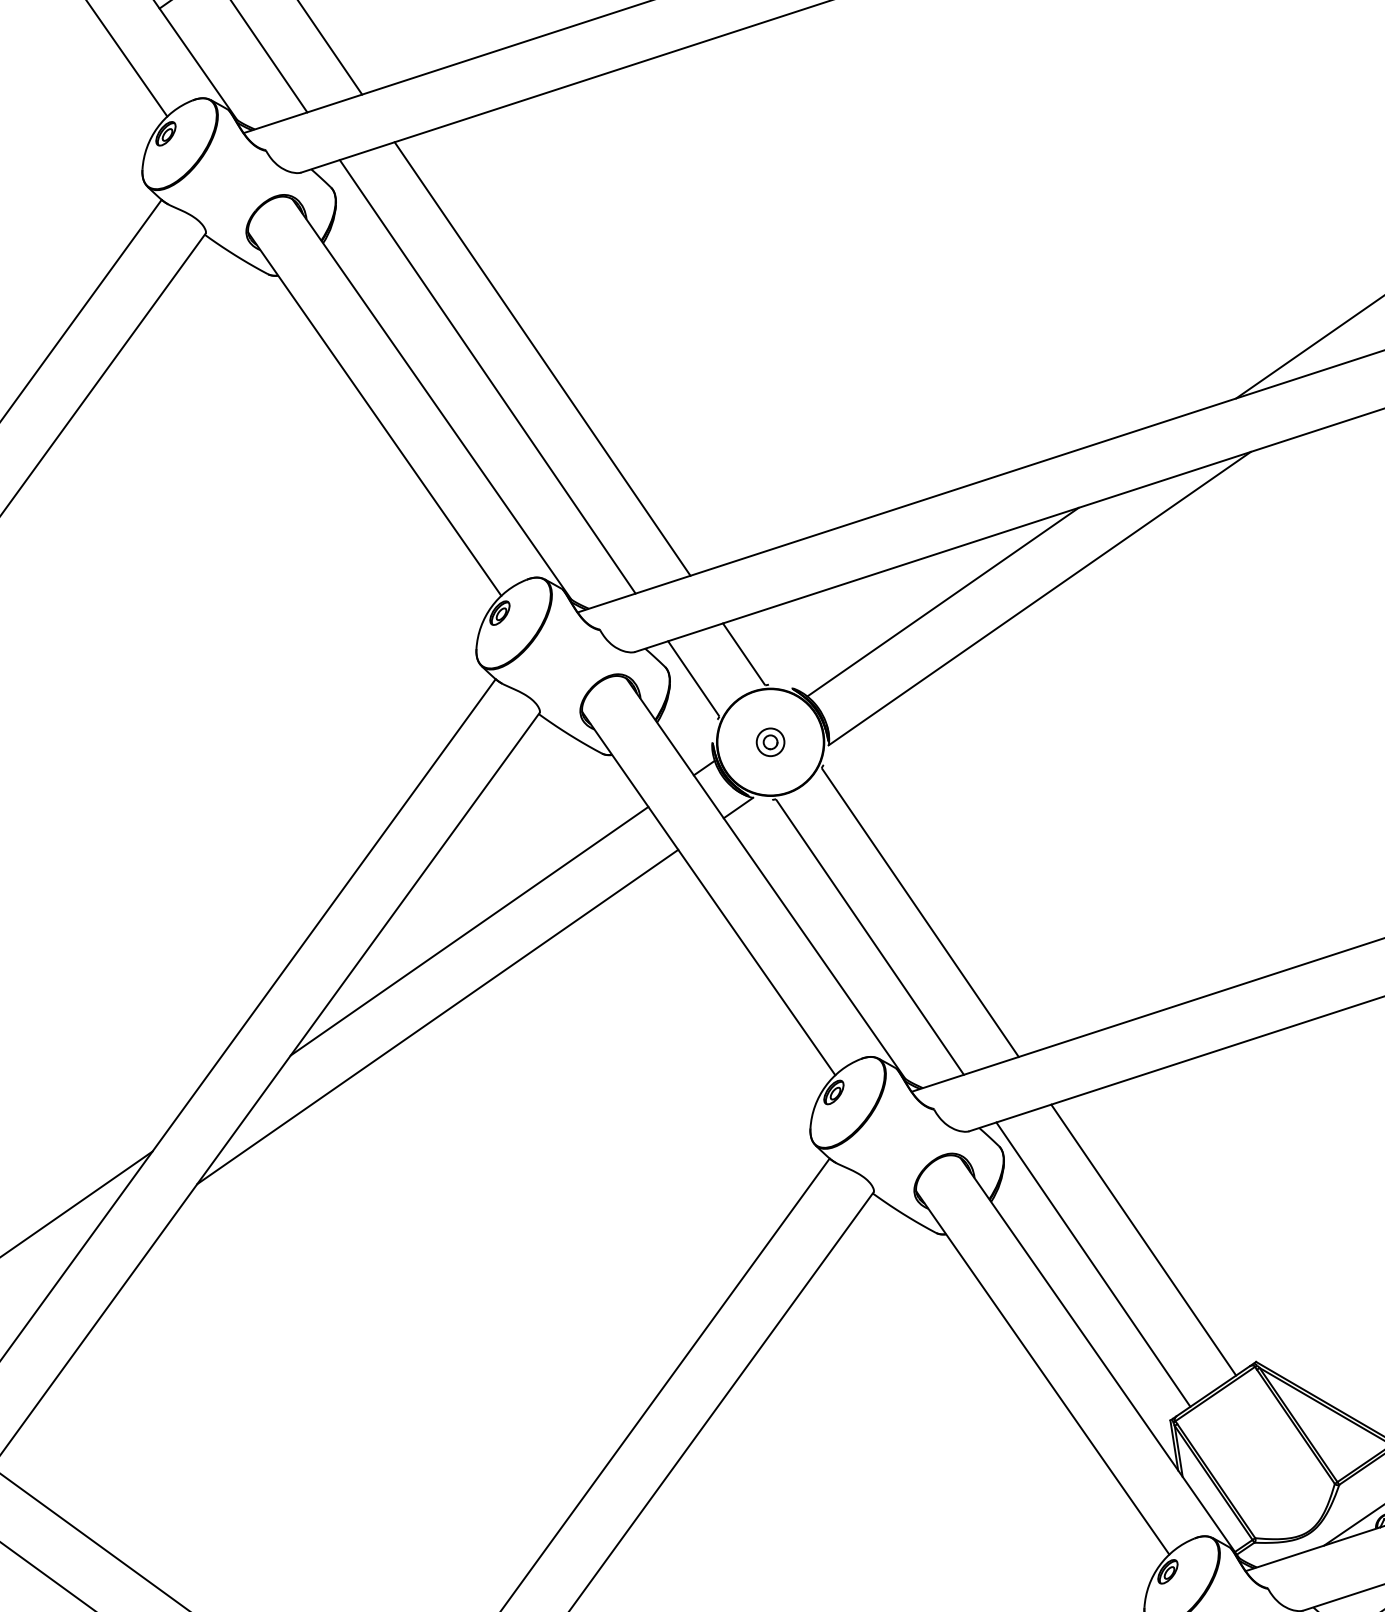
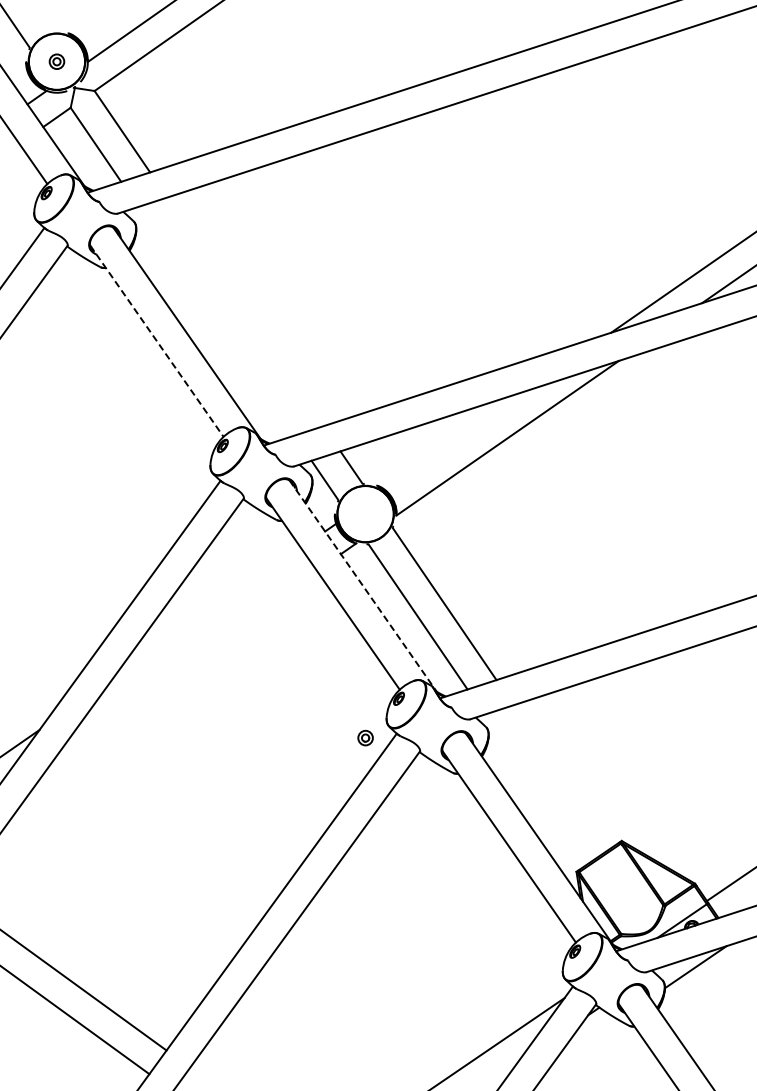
line: (542, 358) -> (245, 311), removed
line: (487, 375) -> (216, 320), removed
line: (374, 415) -> (156, 341), solid -> dashed
line: (942, 600) -> (456, 439), removed
part: (770, 741) -> (365, 737), moved
line: (766, 879) -> (363, 586), solid -> dashed
line: (468, 930) -> (206, 613), removed
line: (436, 1016) -> (189, 658), removed
line: (1143, 1239) -> (562, 776), removed
line: (1092, 1264) -> (535, 789), removed

